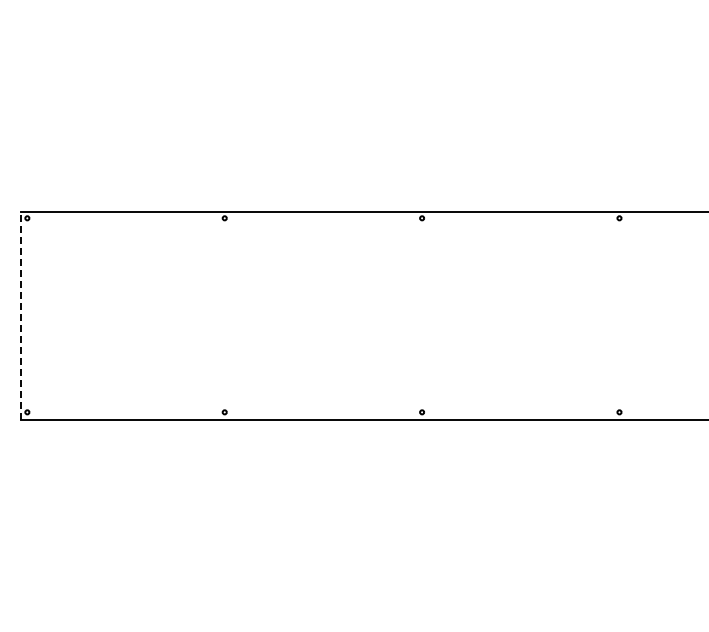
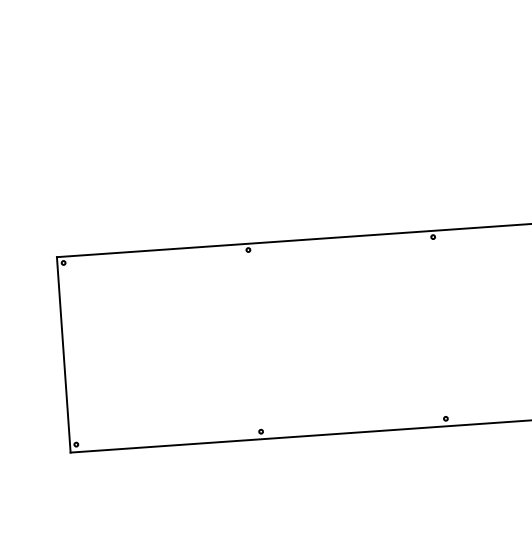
line: (20, 315) -> (63, 354), dashed -> solid

